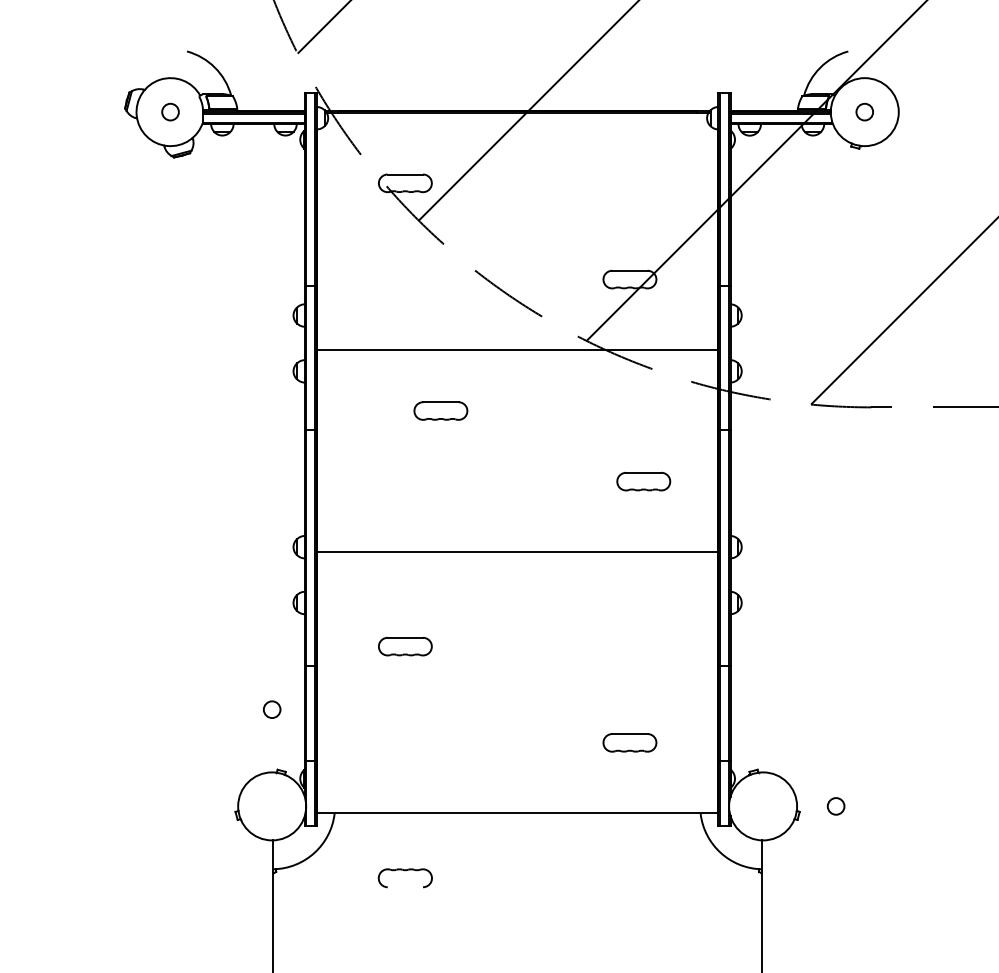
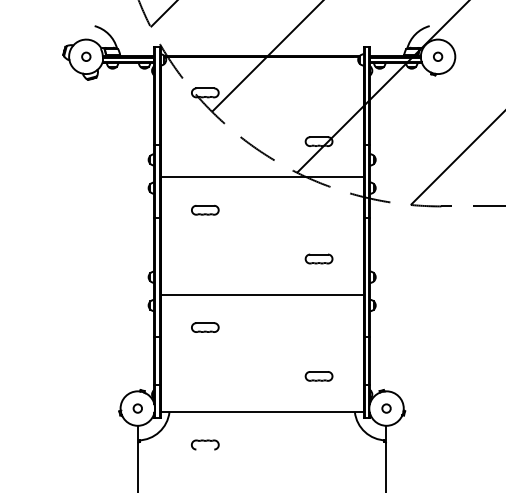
part: (441, 411) -> (205, 210), moved
part: (642, 480) -> (318, 258), moved
line: (516, 551) -> (261, 294), moved
circle: (271, 709) -> (137, 408), moved
circle: (836, 806) -> (386, 408), moved

